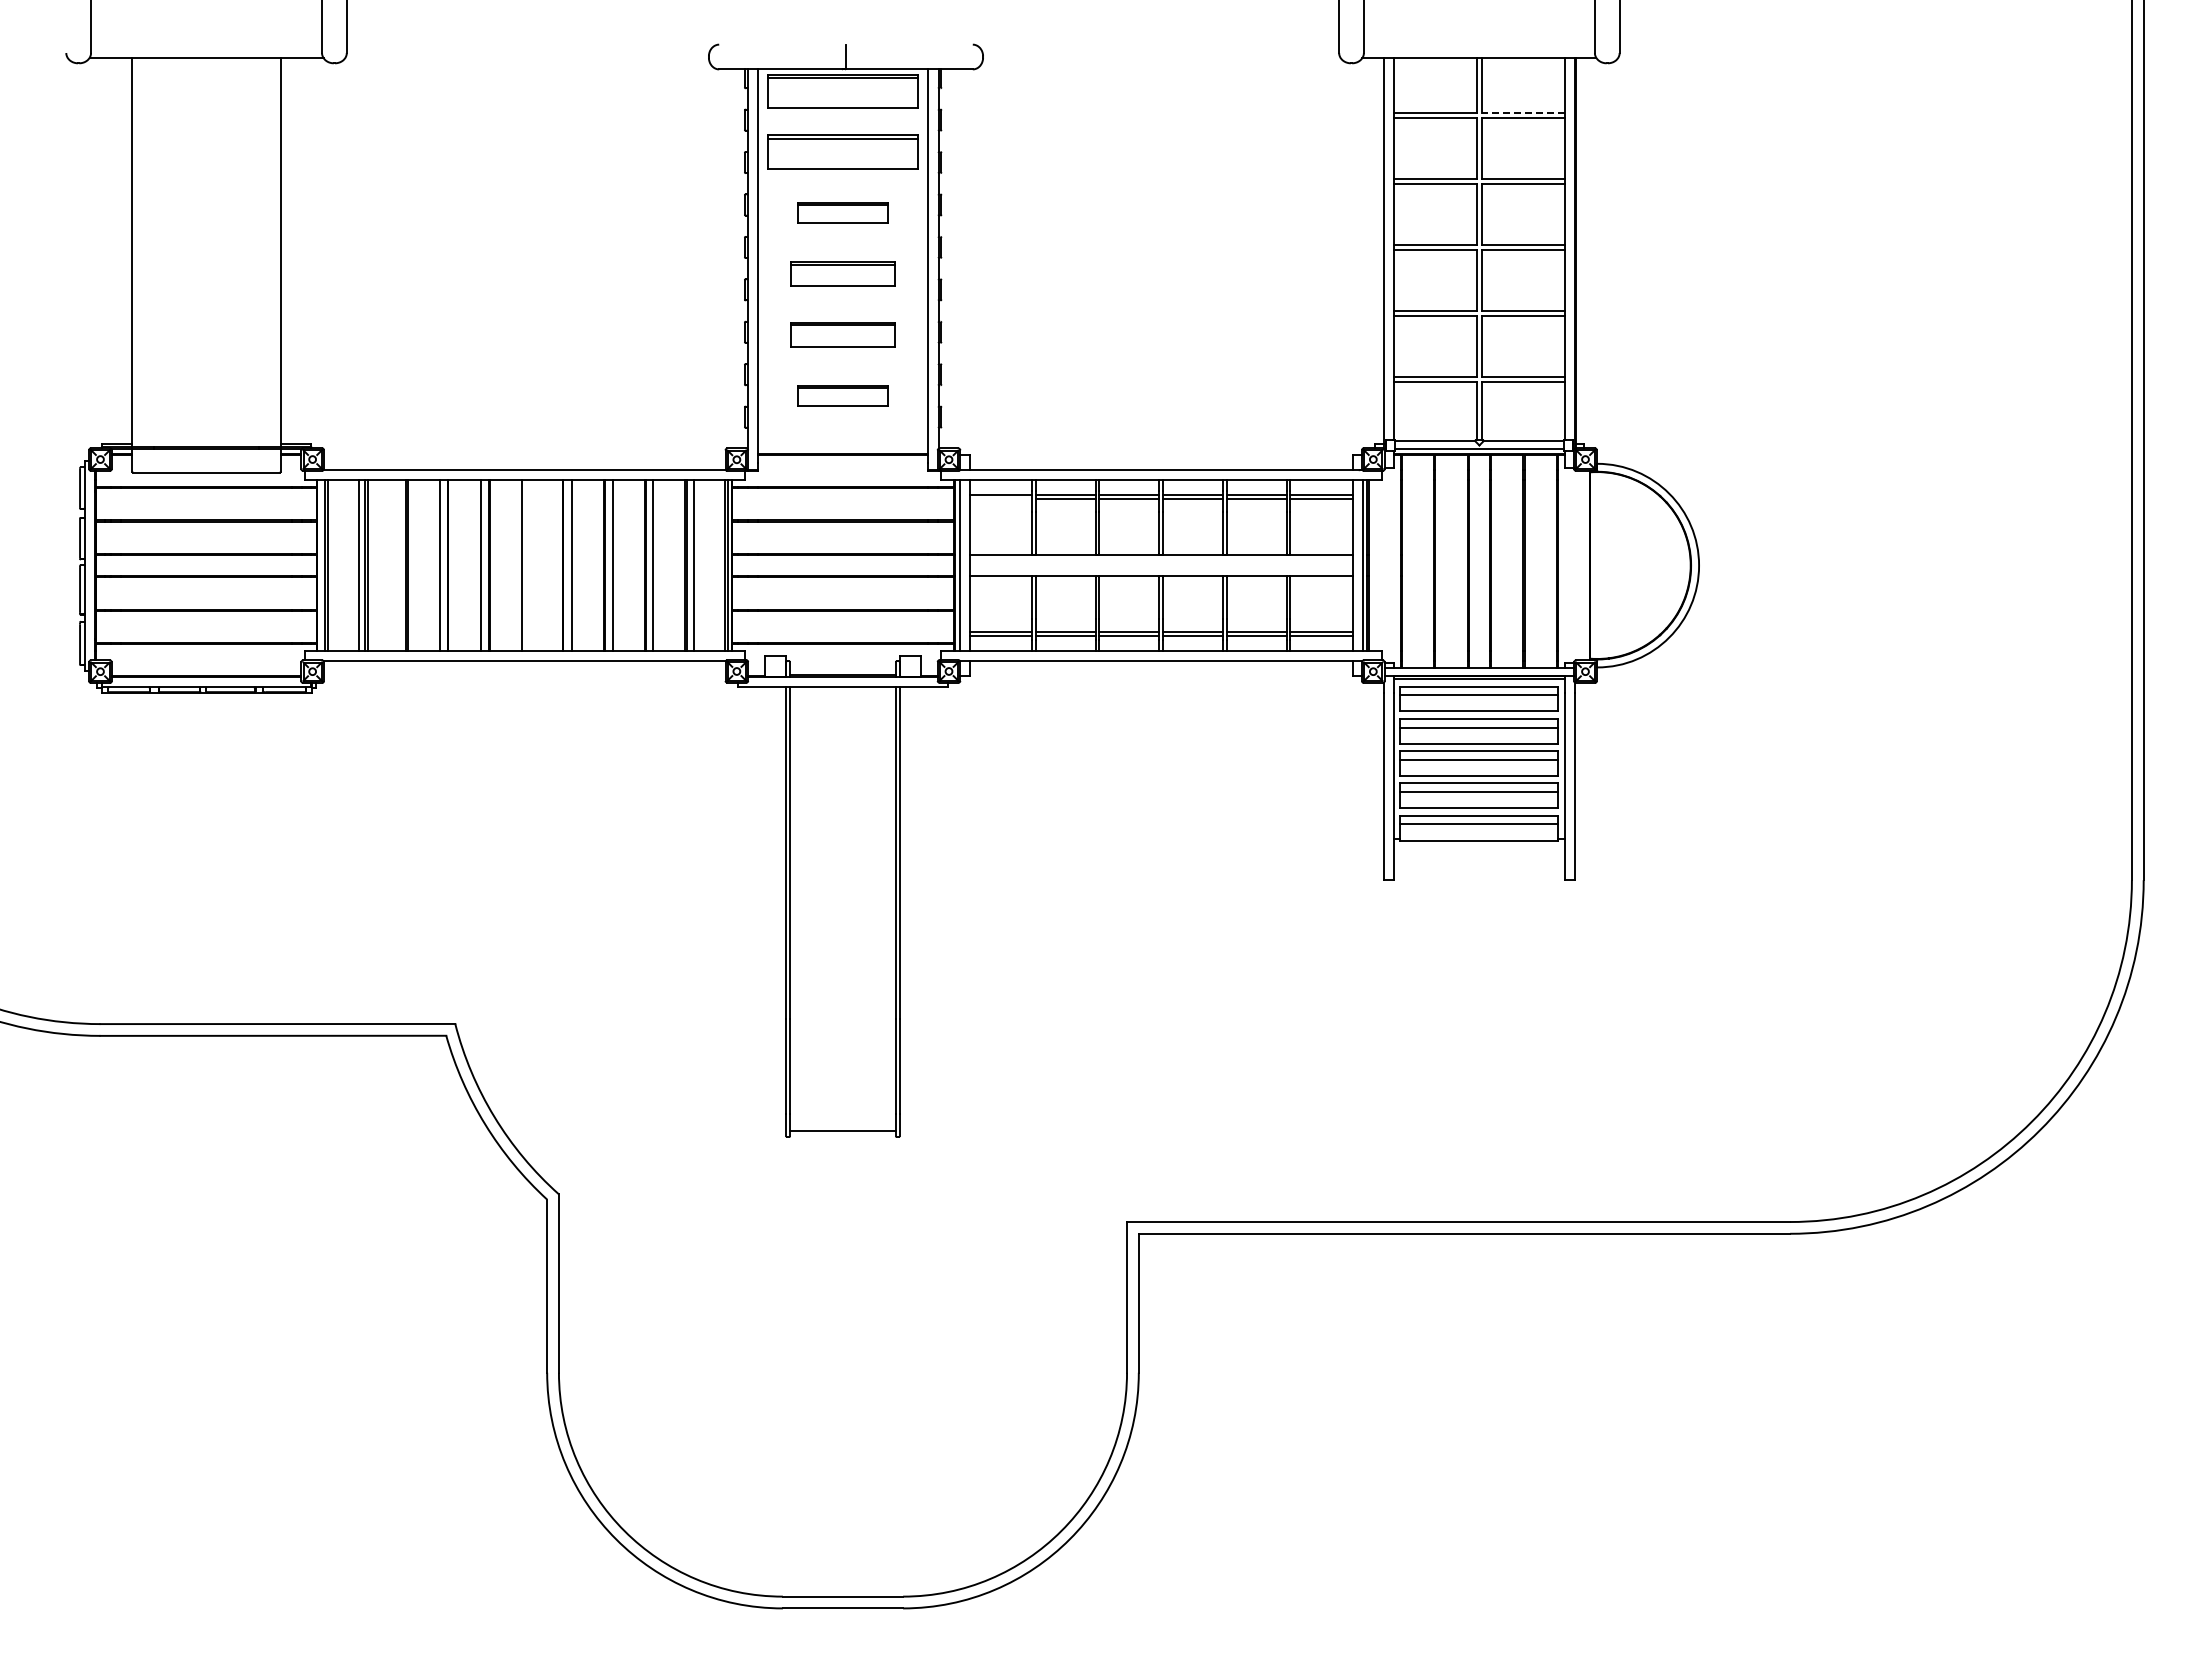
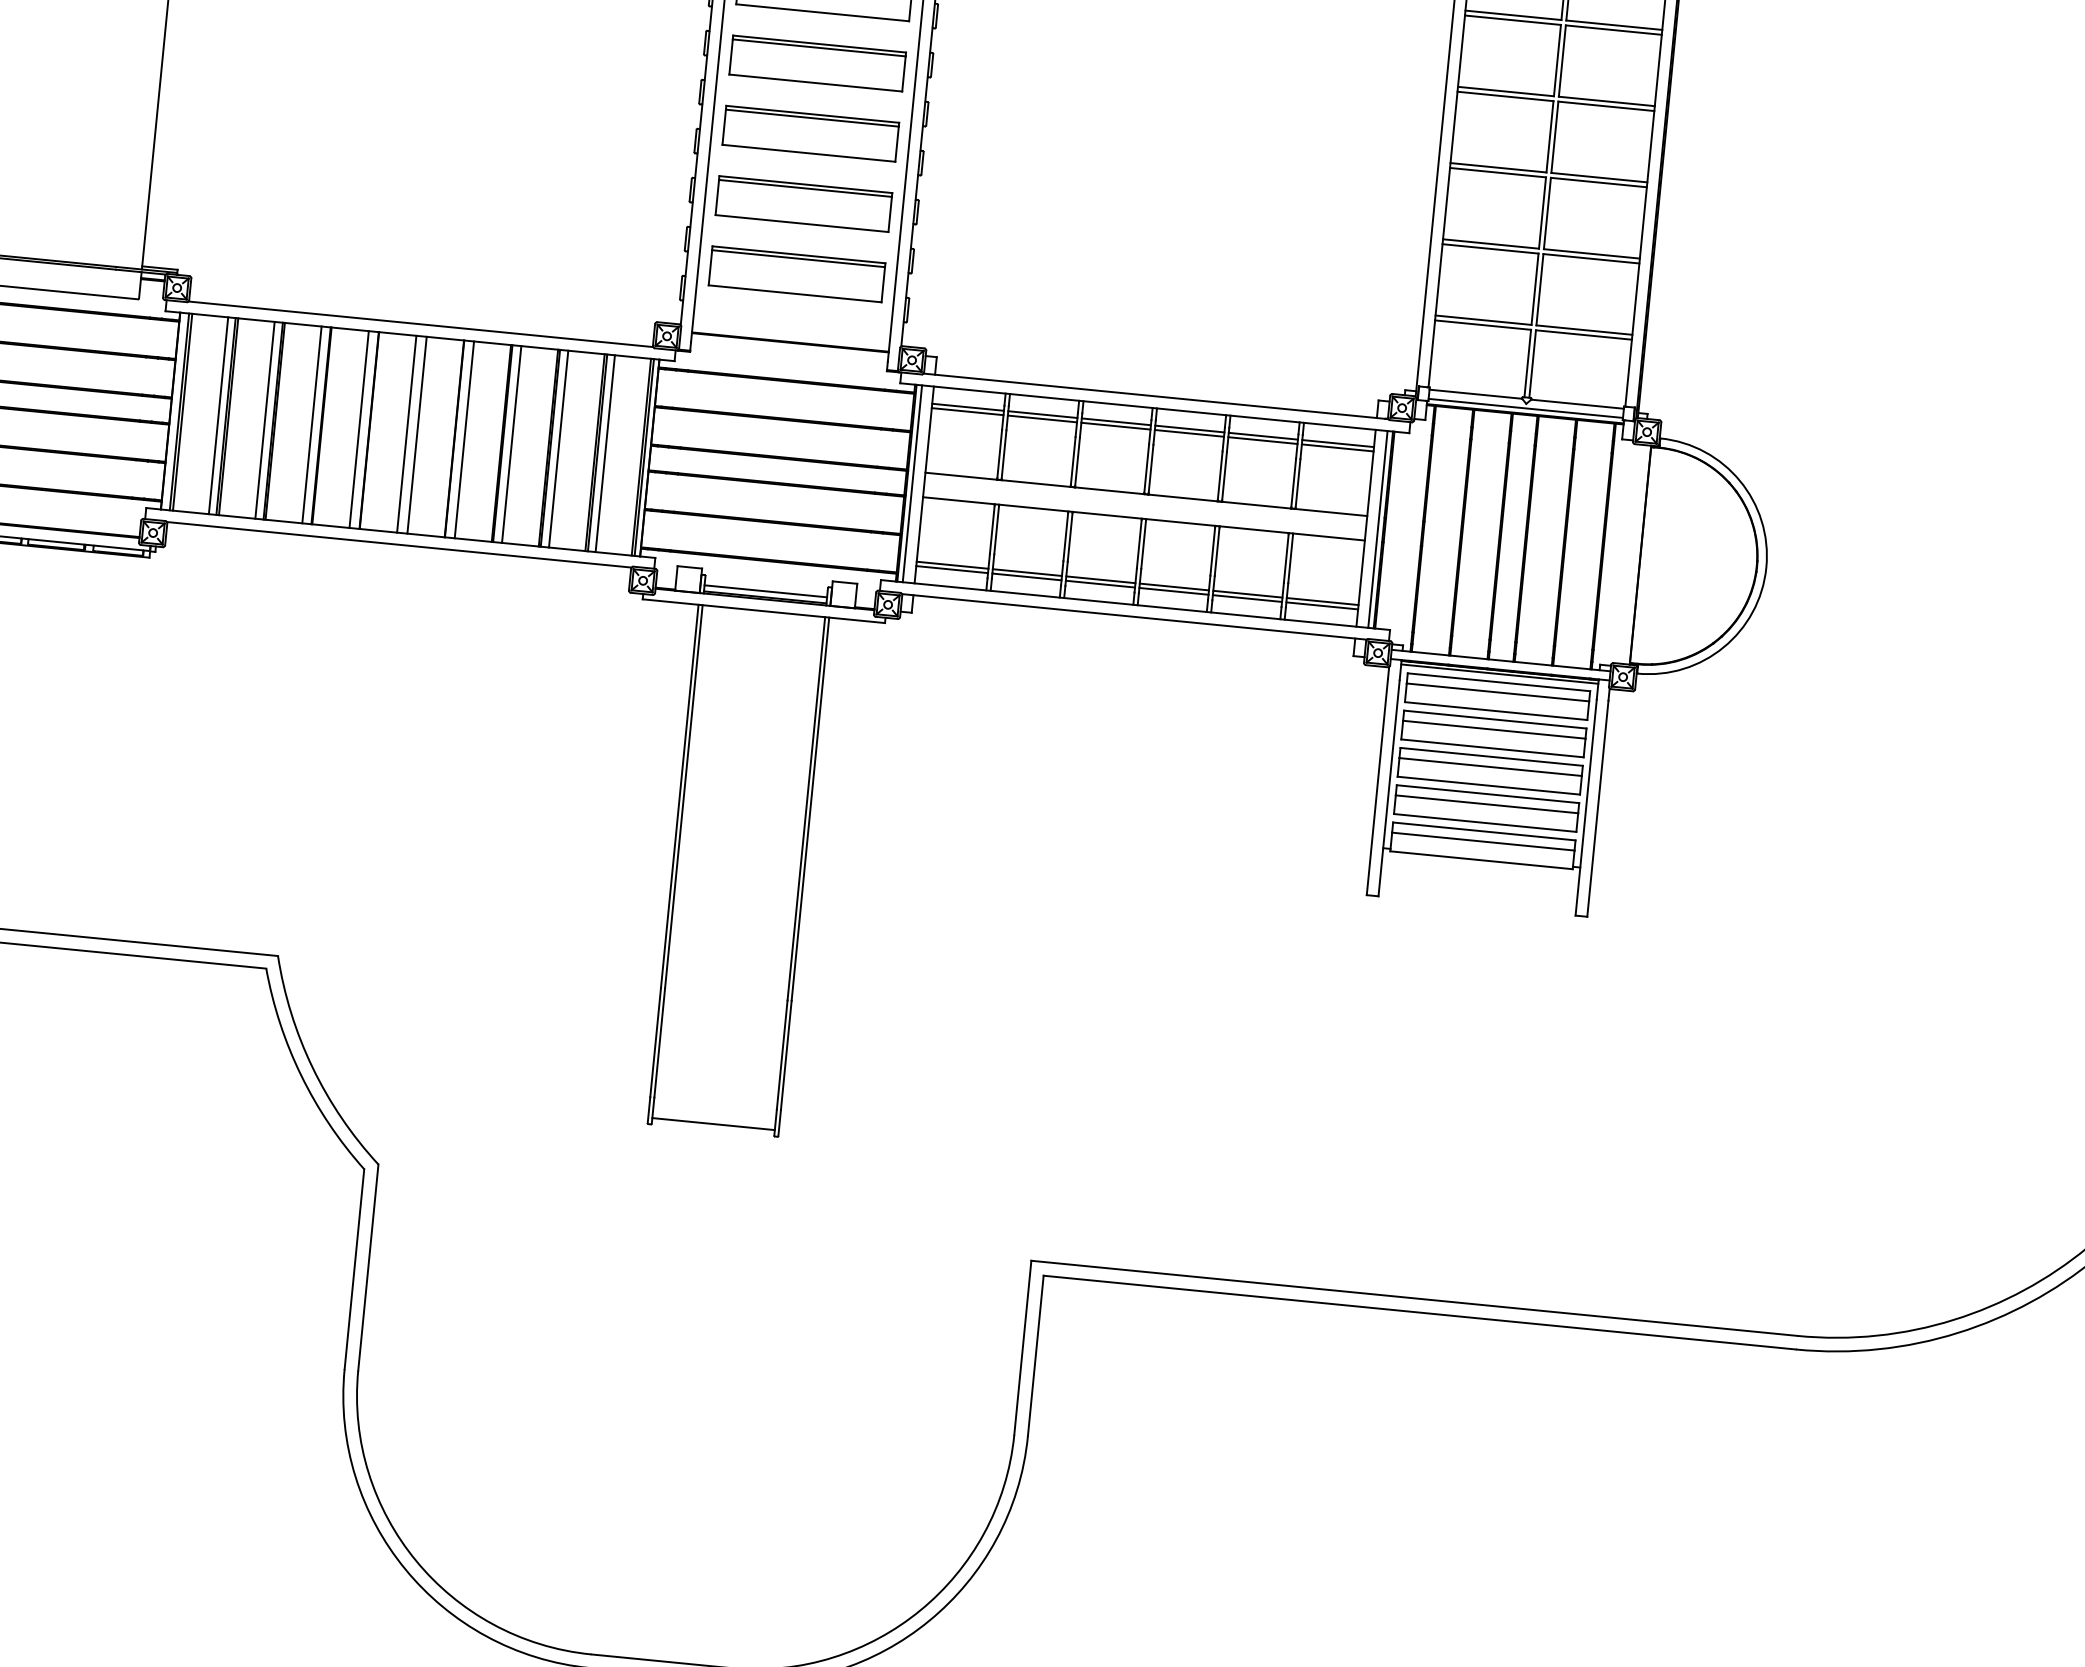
line: (1523, 113) -> (1614, 25), dashed -> solid
part: (842, 212) -> (817, 62), size x1.67
part: (842, 273) -> (810, 133), size x1.43
part: (842, 334) -> (803, 203), size x1.43
part: (842, 395) -> (796, 274), size x1.67
line: (1000, 499) -> (967, 412), added
line: (399, 565) -> (265, 420), added
line: (530, 565) -> (416, 435), added
line: (842, 670) -> (765, 591), added

